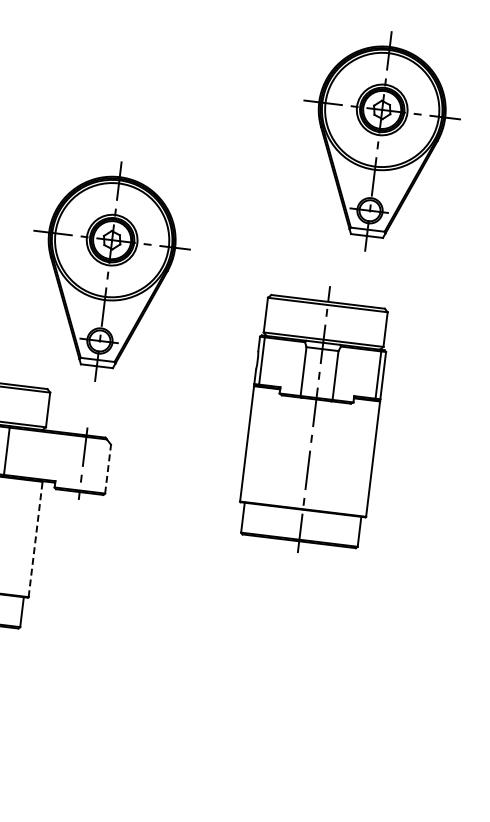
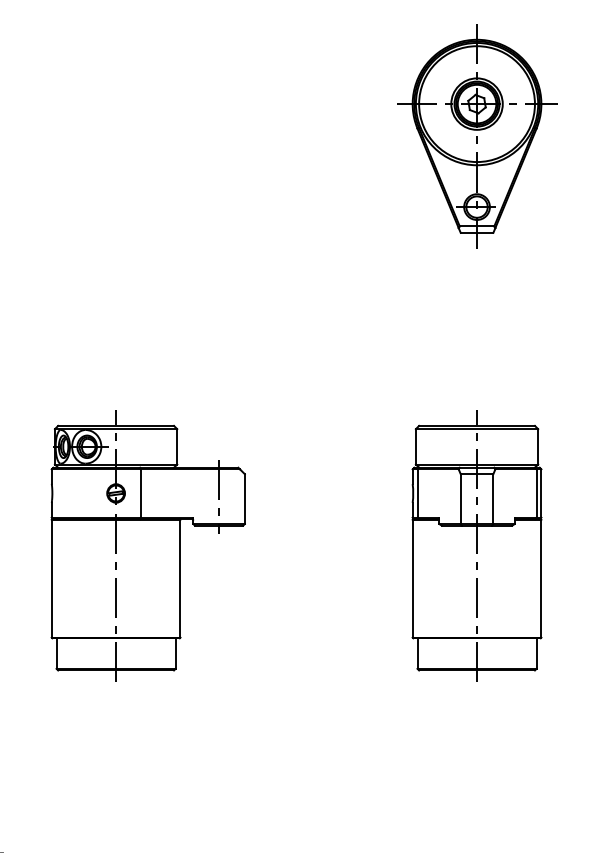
part: (108, 271) -> (221, 300), removed
part: (313, 418) -> (476, 545), moved
line: (107, 469) -> (244, 499), dashed -> solid
line: (35, 539) -> (180, 578), dashed -> solid

